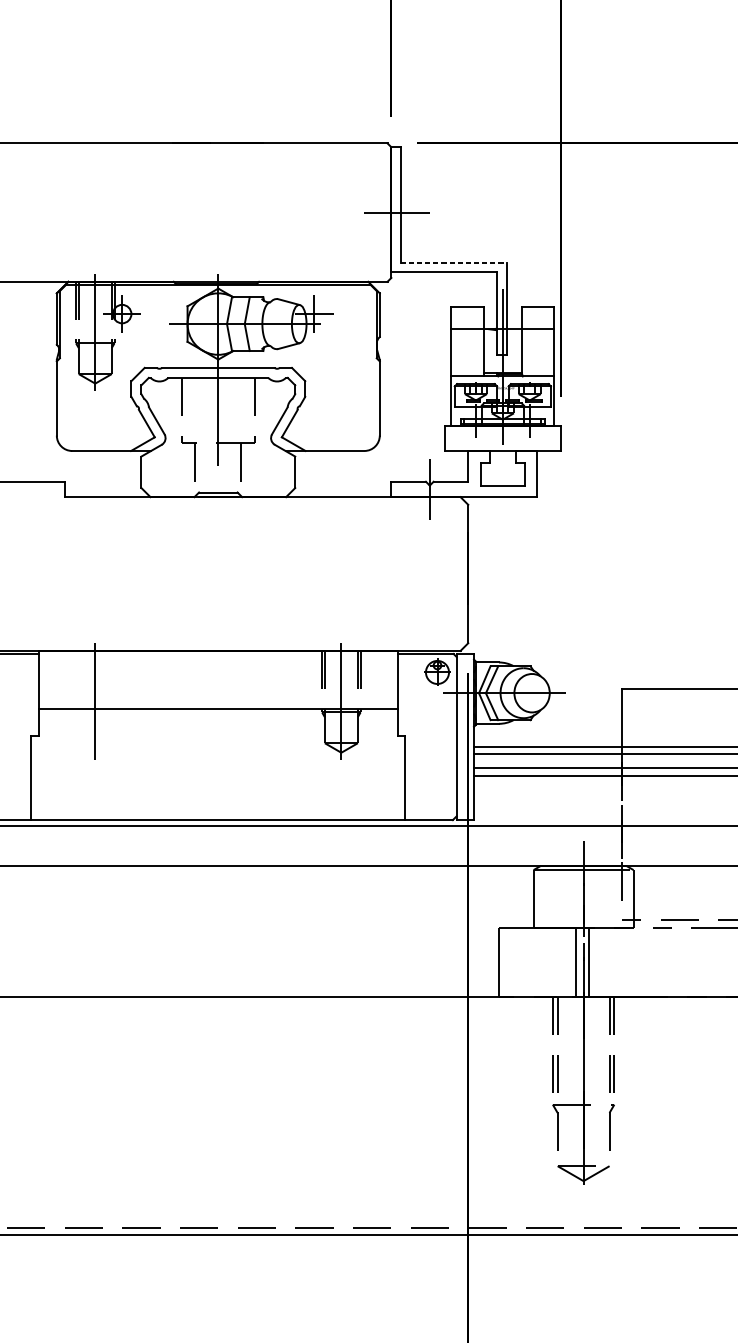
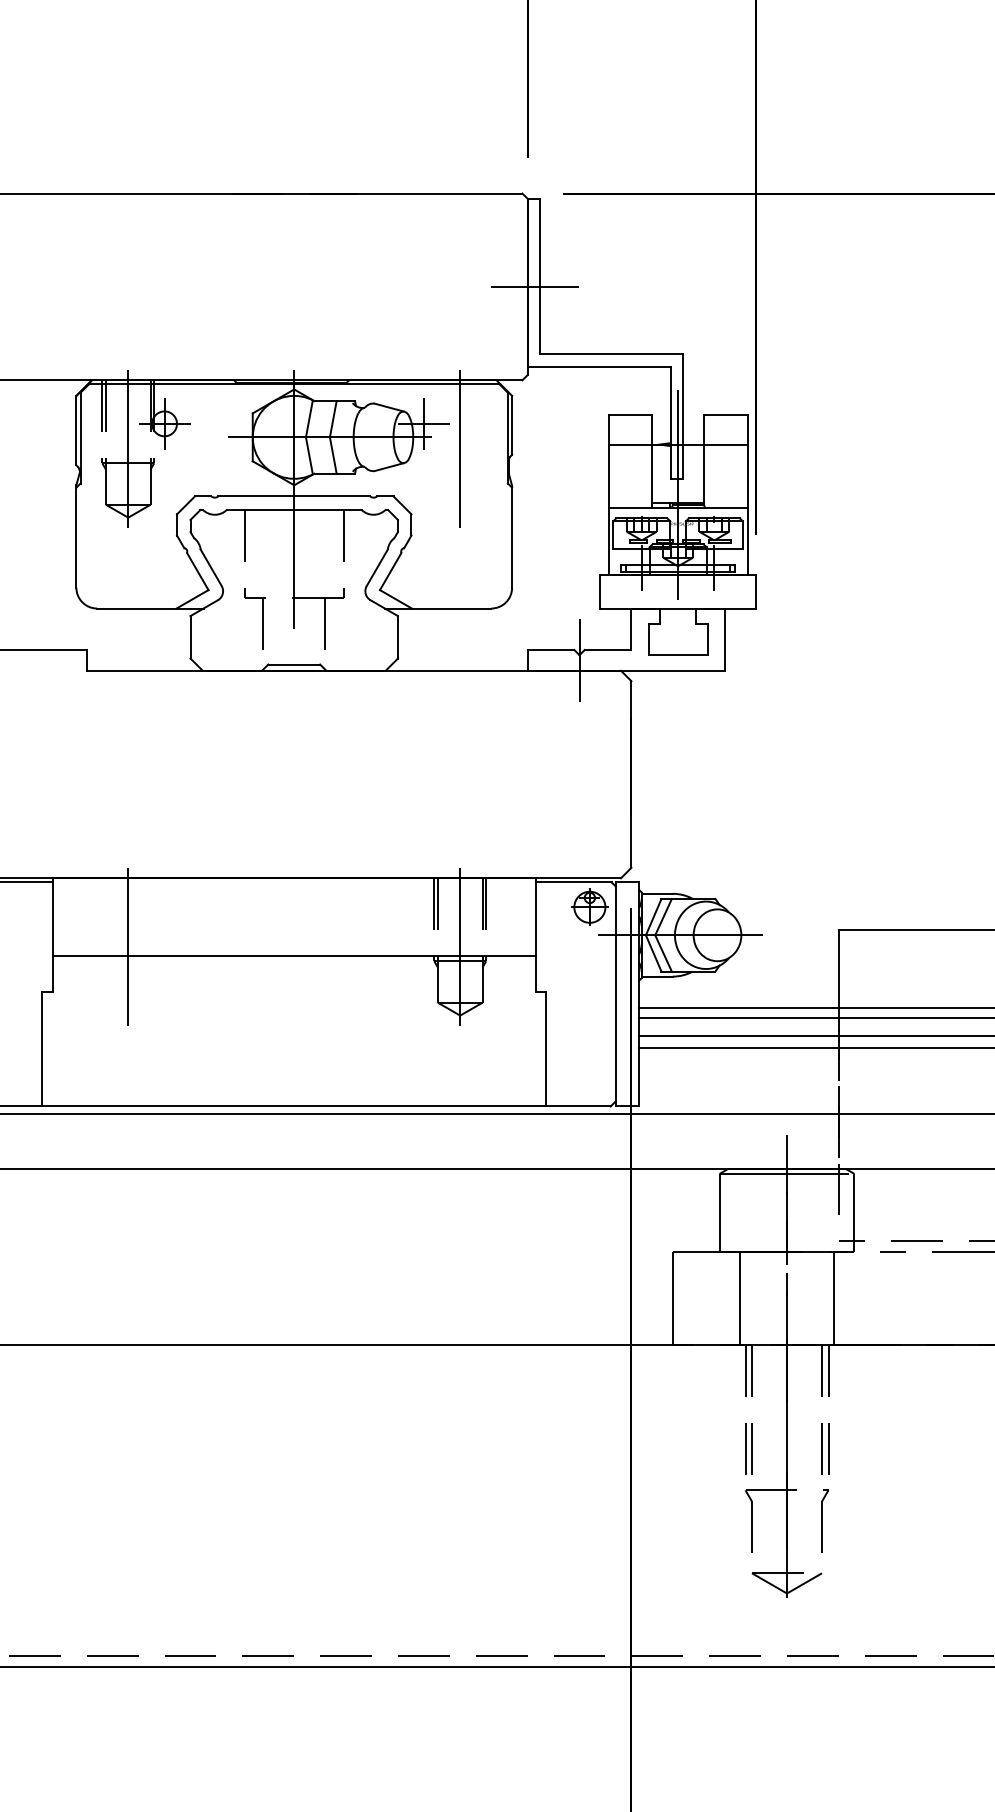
line: (453, 262) -> (611, 354), dashed -> solid
line: (341, 332) -> (460, 448), added
line: (575, 962) -> (740, 1298), moved
line: (589, 962) -> (833, 1298), moved

